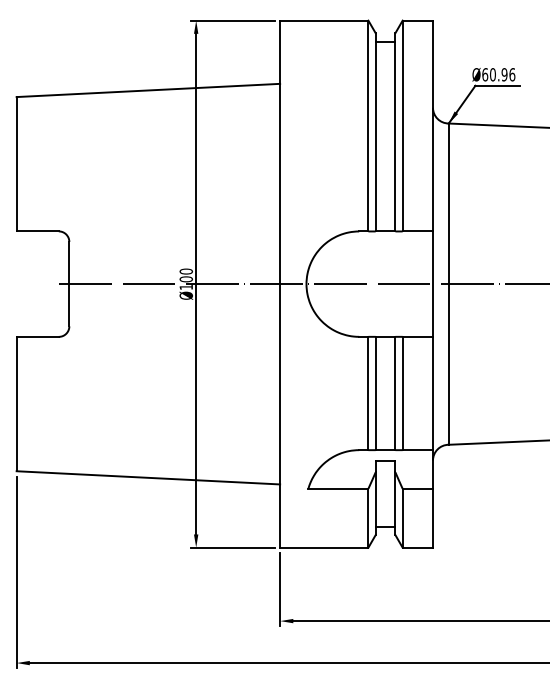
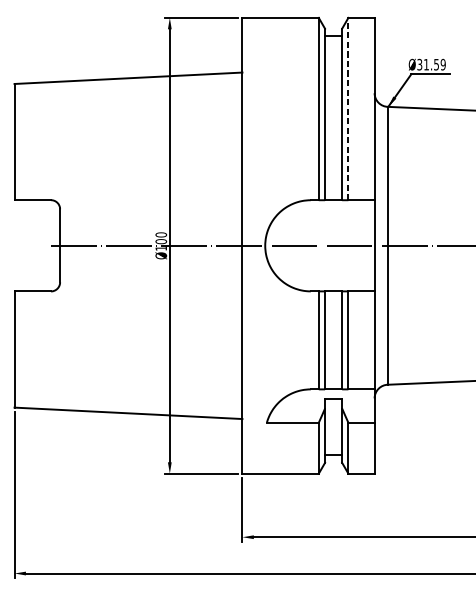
text: (498, 74) -> (431, 64), 60.96 -> 31.59
line: (402, 125) -> (348, 108), solid -> dashed

